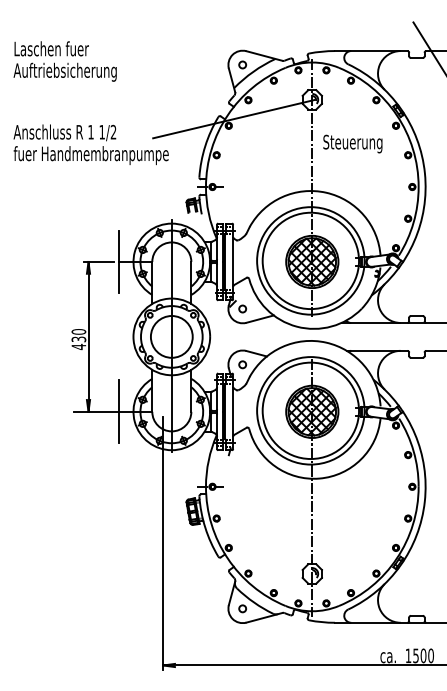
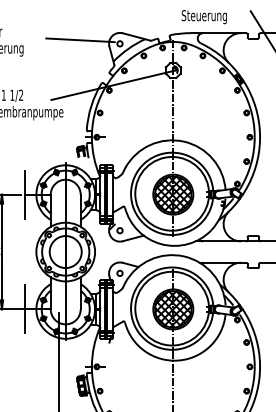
line: (190, 59) -> (80, 39), added
text: (352, 143) -> (204, 16), moved

